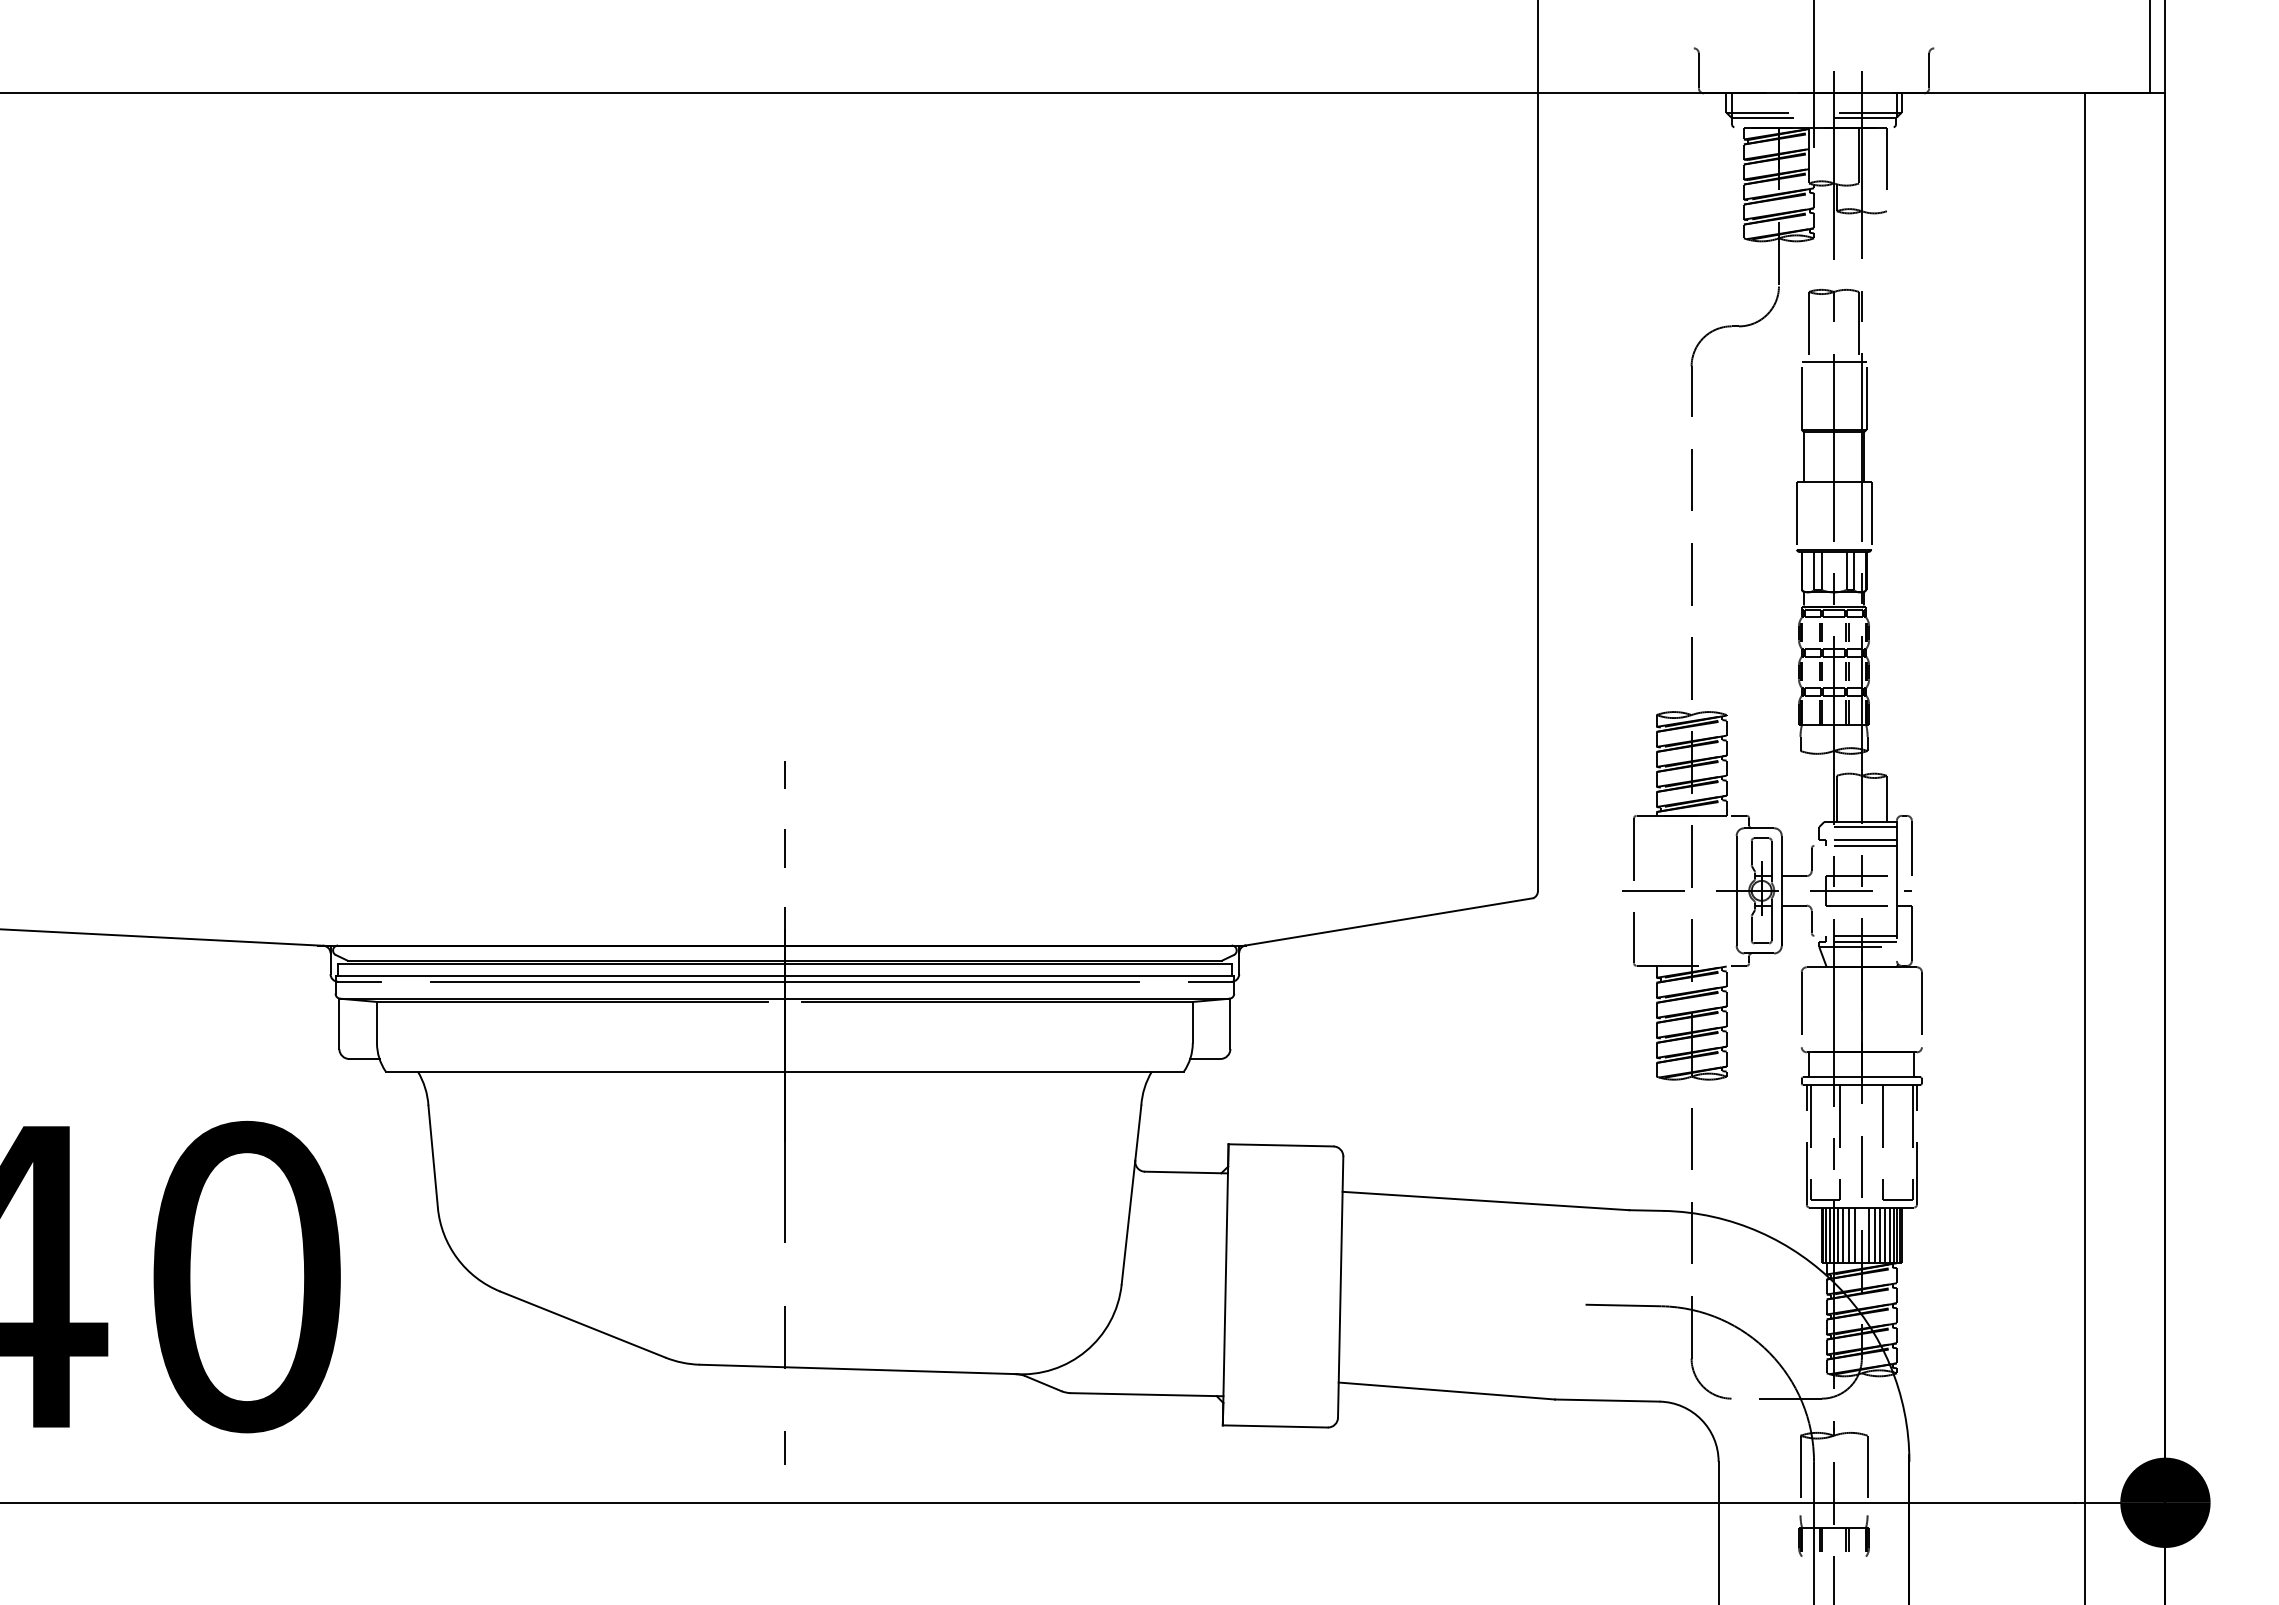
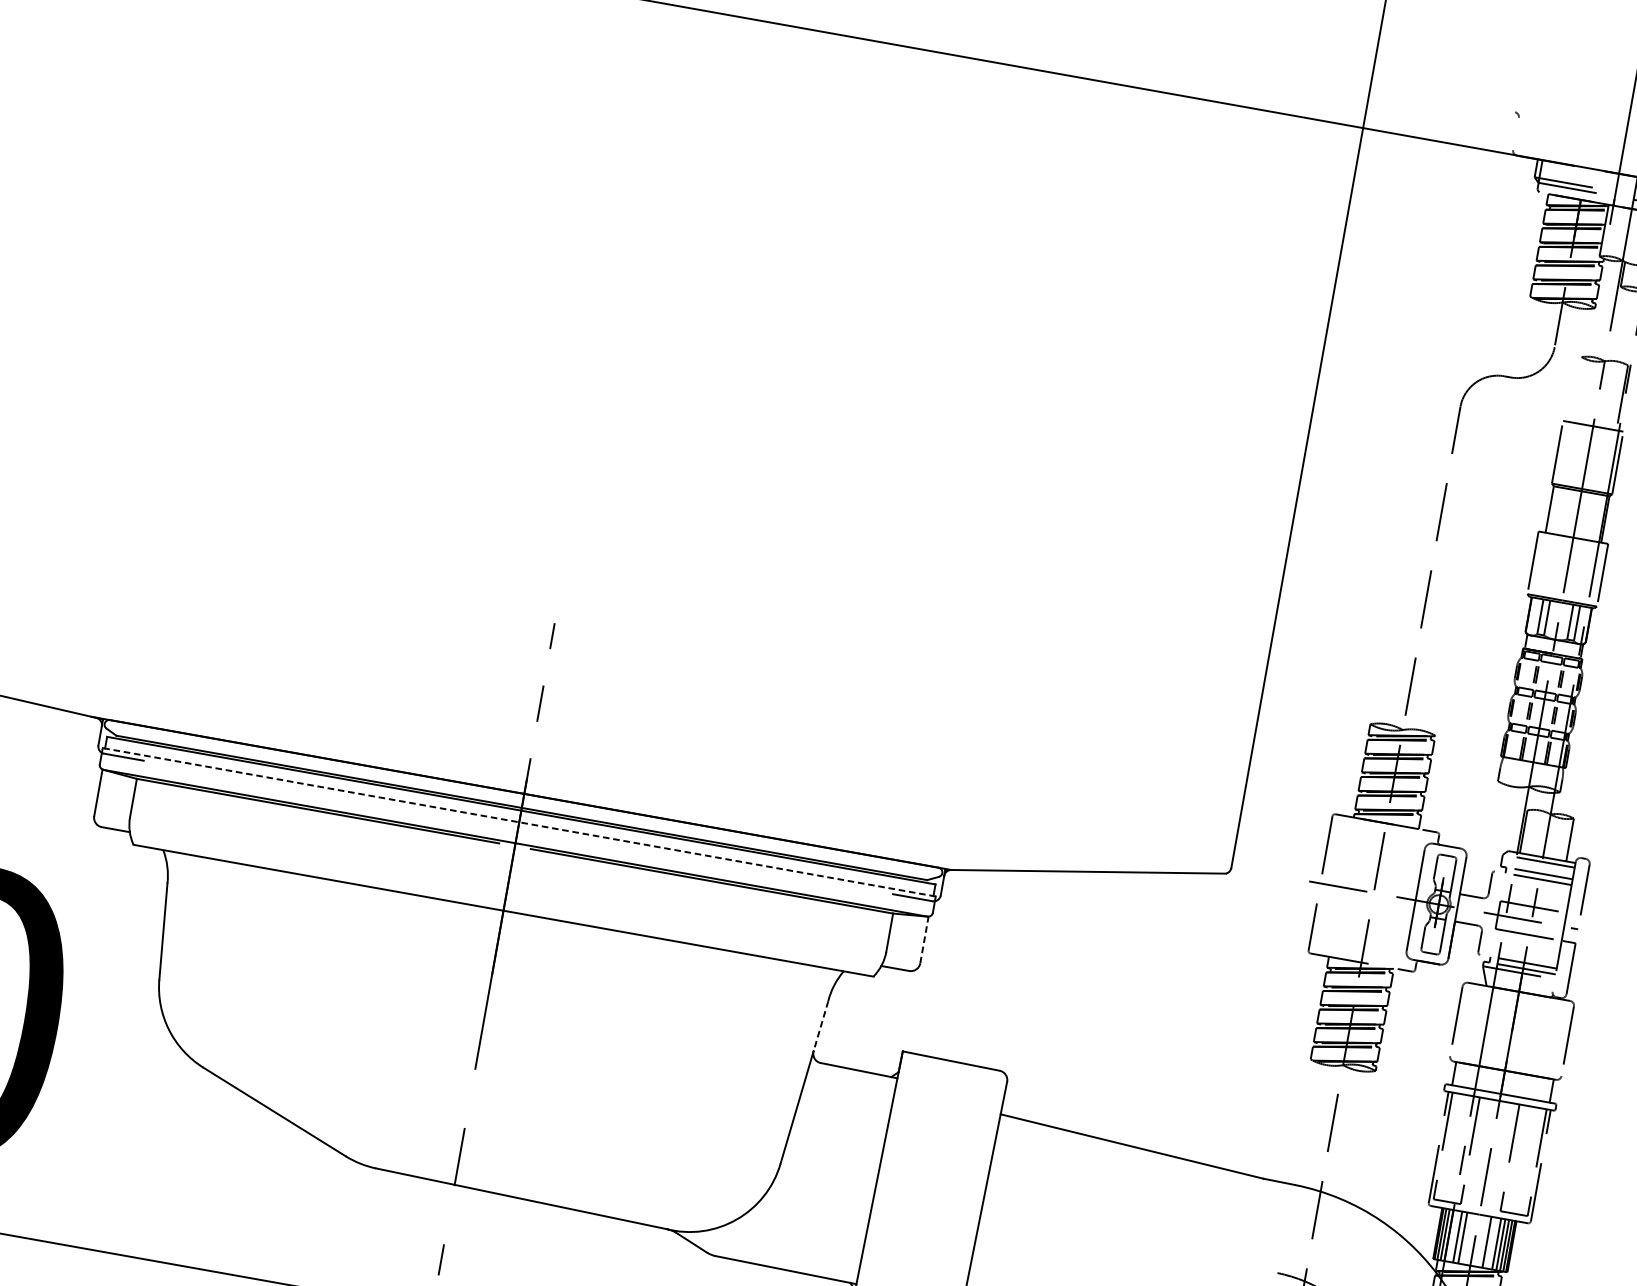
line: (1698, 70) -> (1515, 133), removed
line: (1809, 326) -> (1576, 389), removed
line: (784, 976) -> (518, 822), solid -> dashed
line: (784, 981) -> (518, 827), removed
line: (1230, 1023) -> (924, 939), solid -> dashed
line: (1138, 1133) -> (821, 1026), solid -> dashed
line: (1838, 1234) -> (1453, 1235), removed
line: (1854, 1234) -> (1468, 1238), removed
line: (1868, 1234) -> (1481, 1240), removed
line: (1880, 1234) -> (1492, 1242), removed
line: (1623, 1305) -> (1242, 1266), removed

